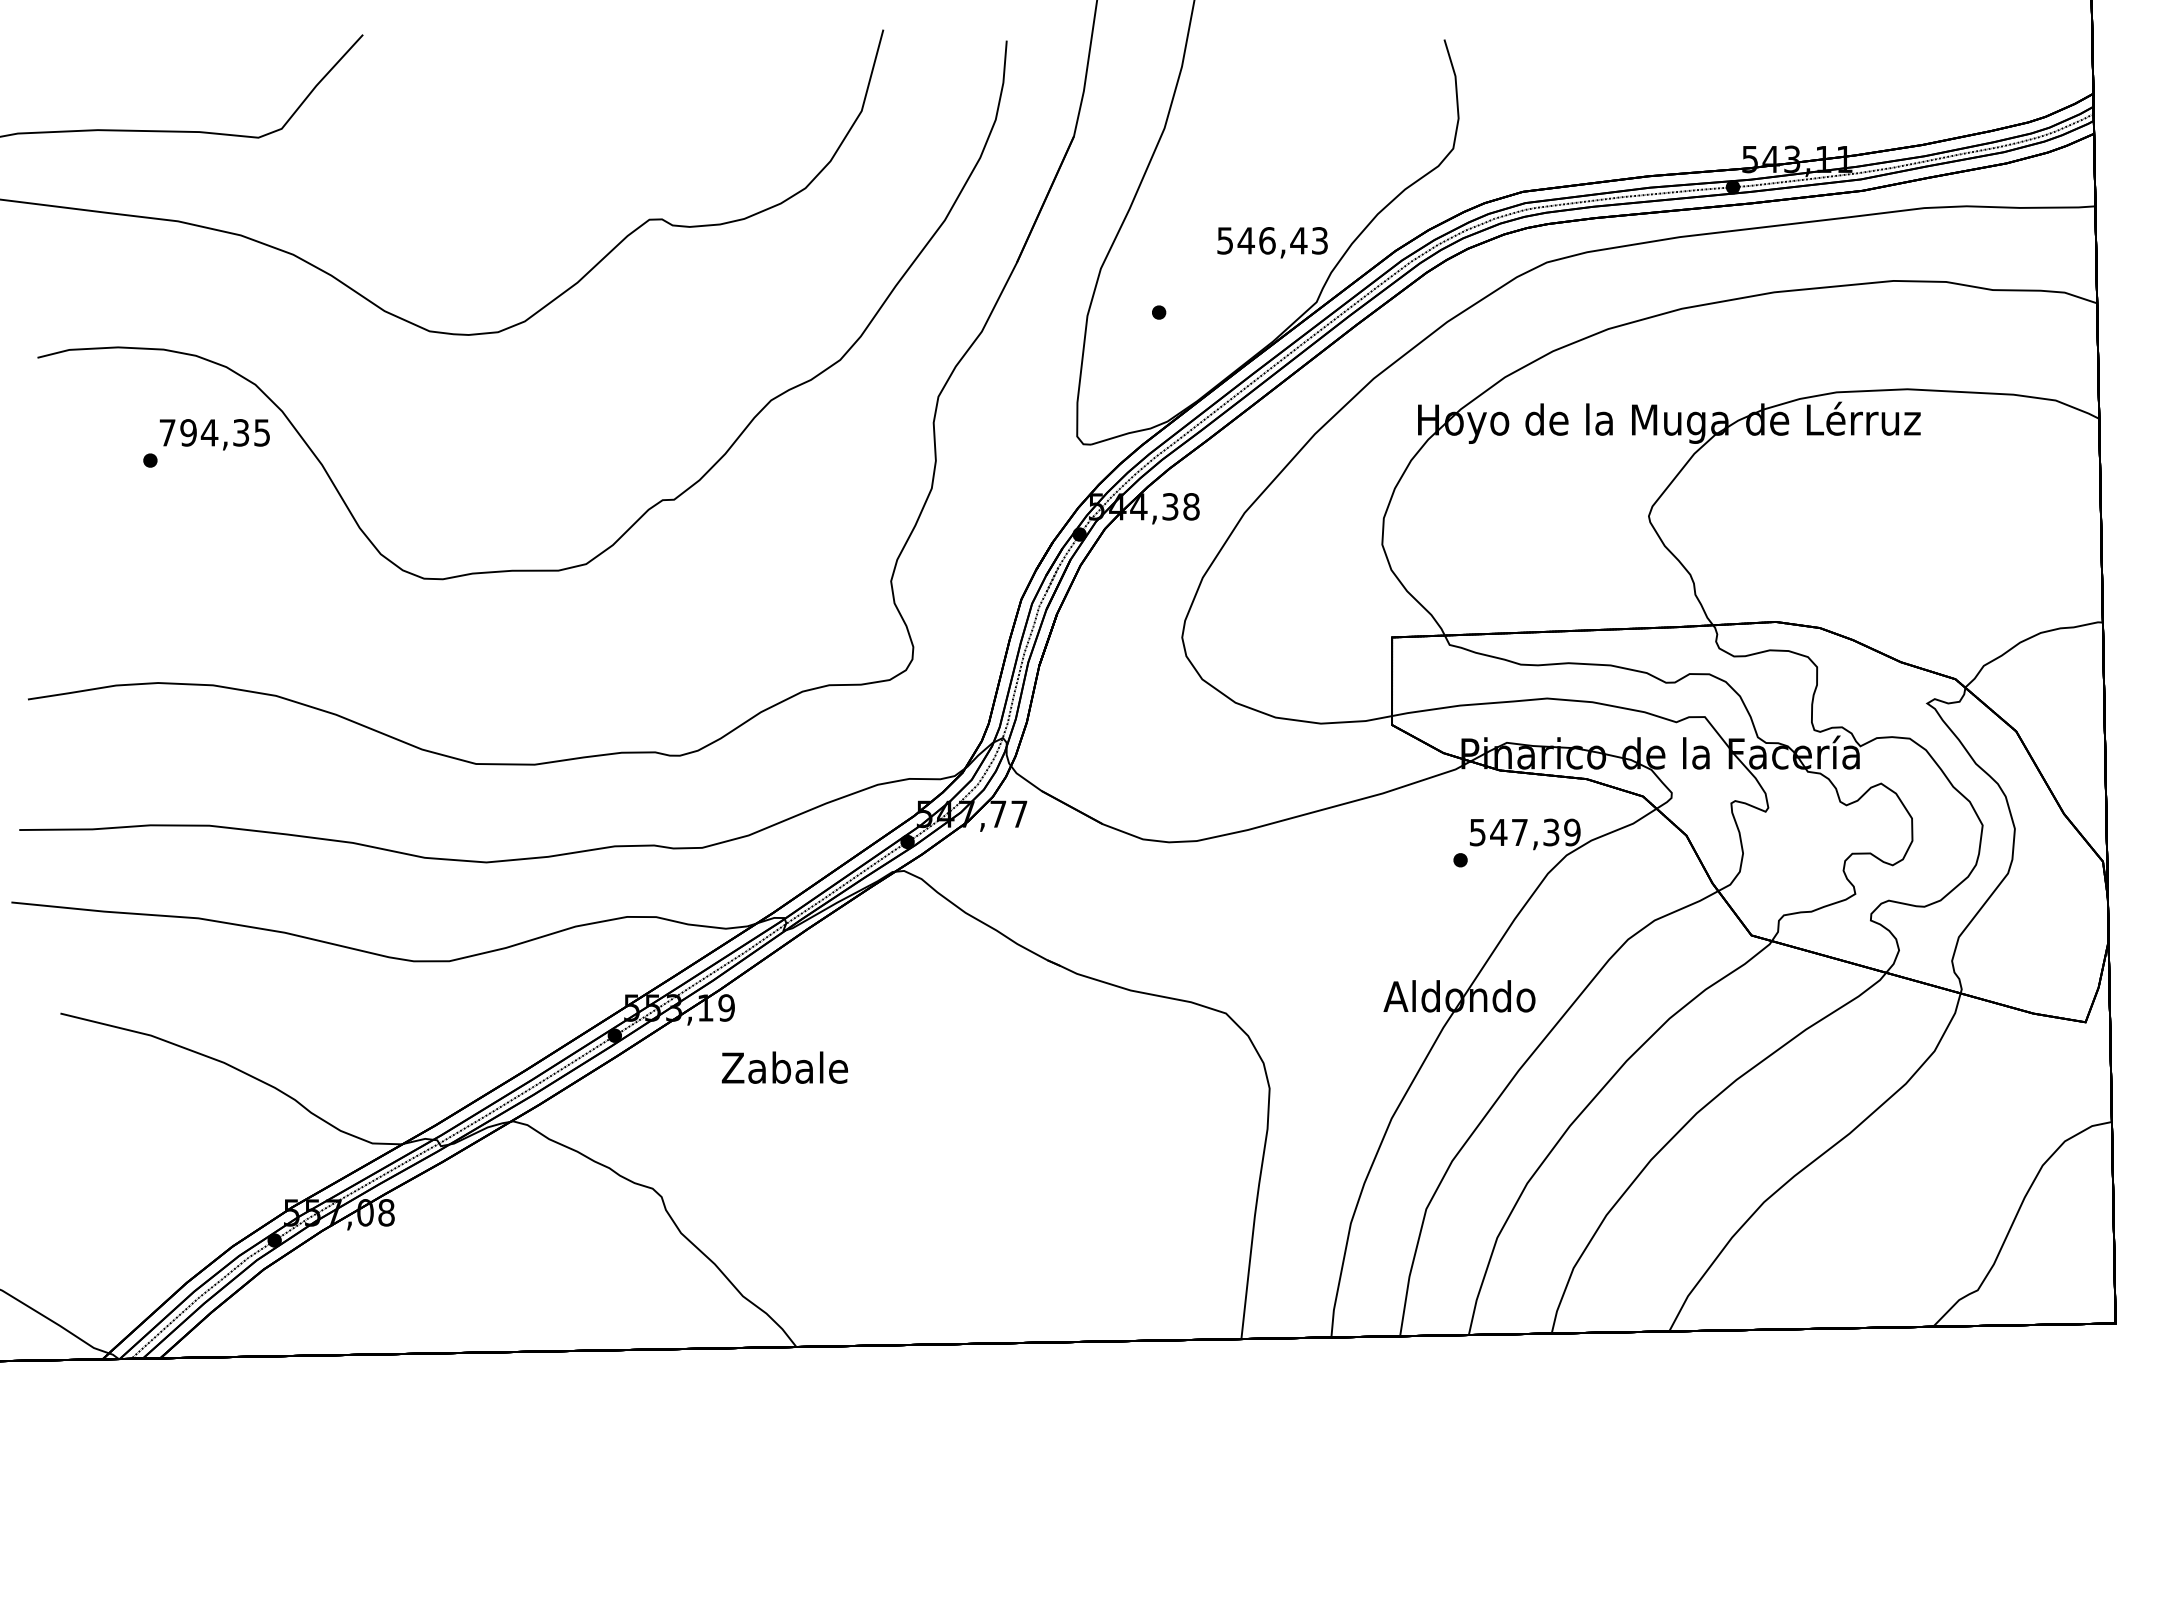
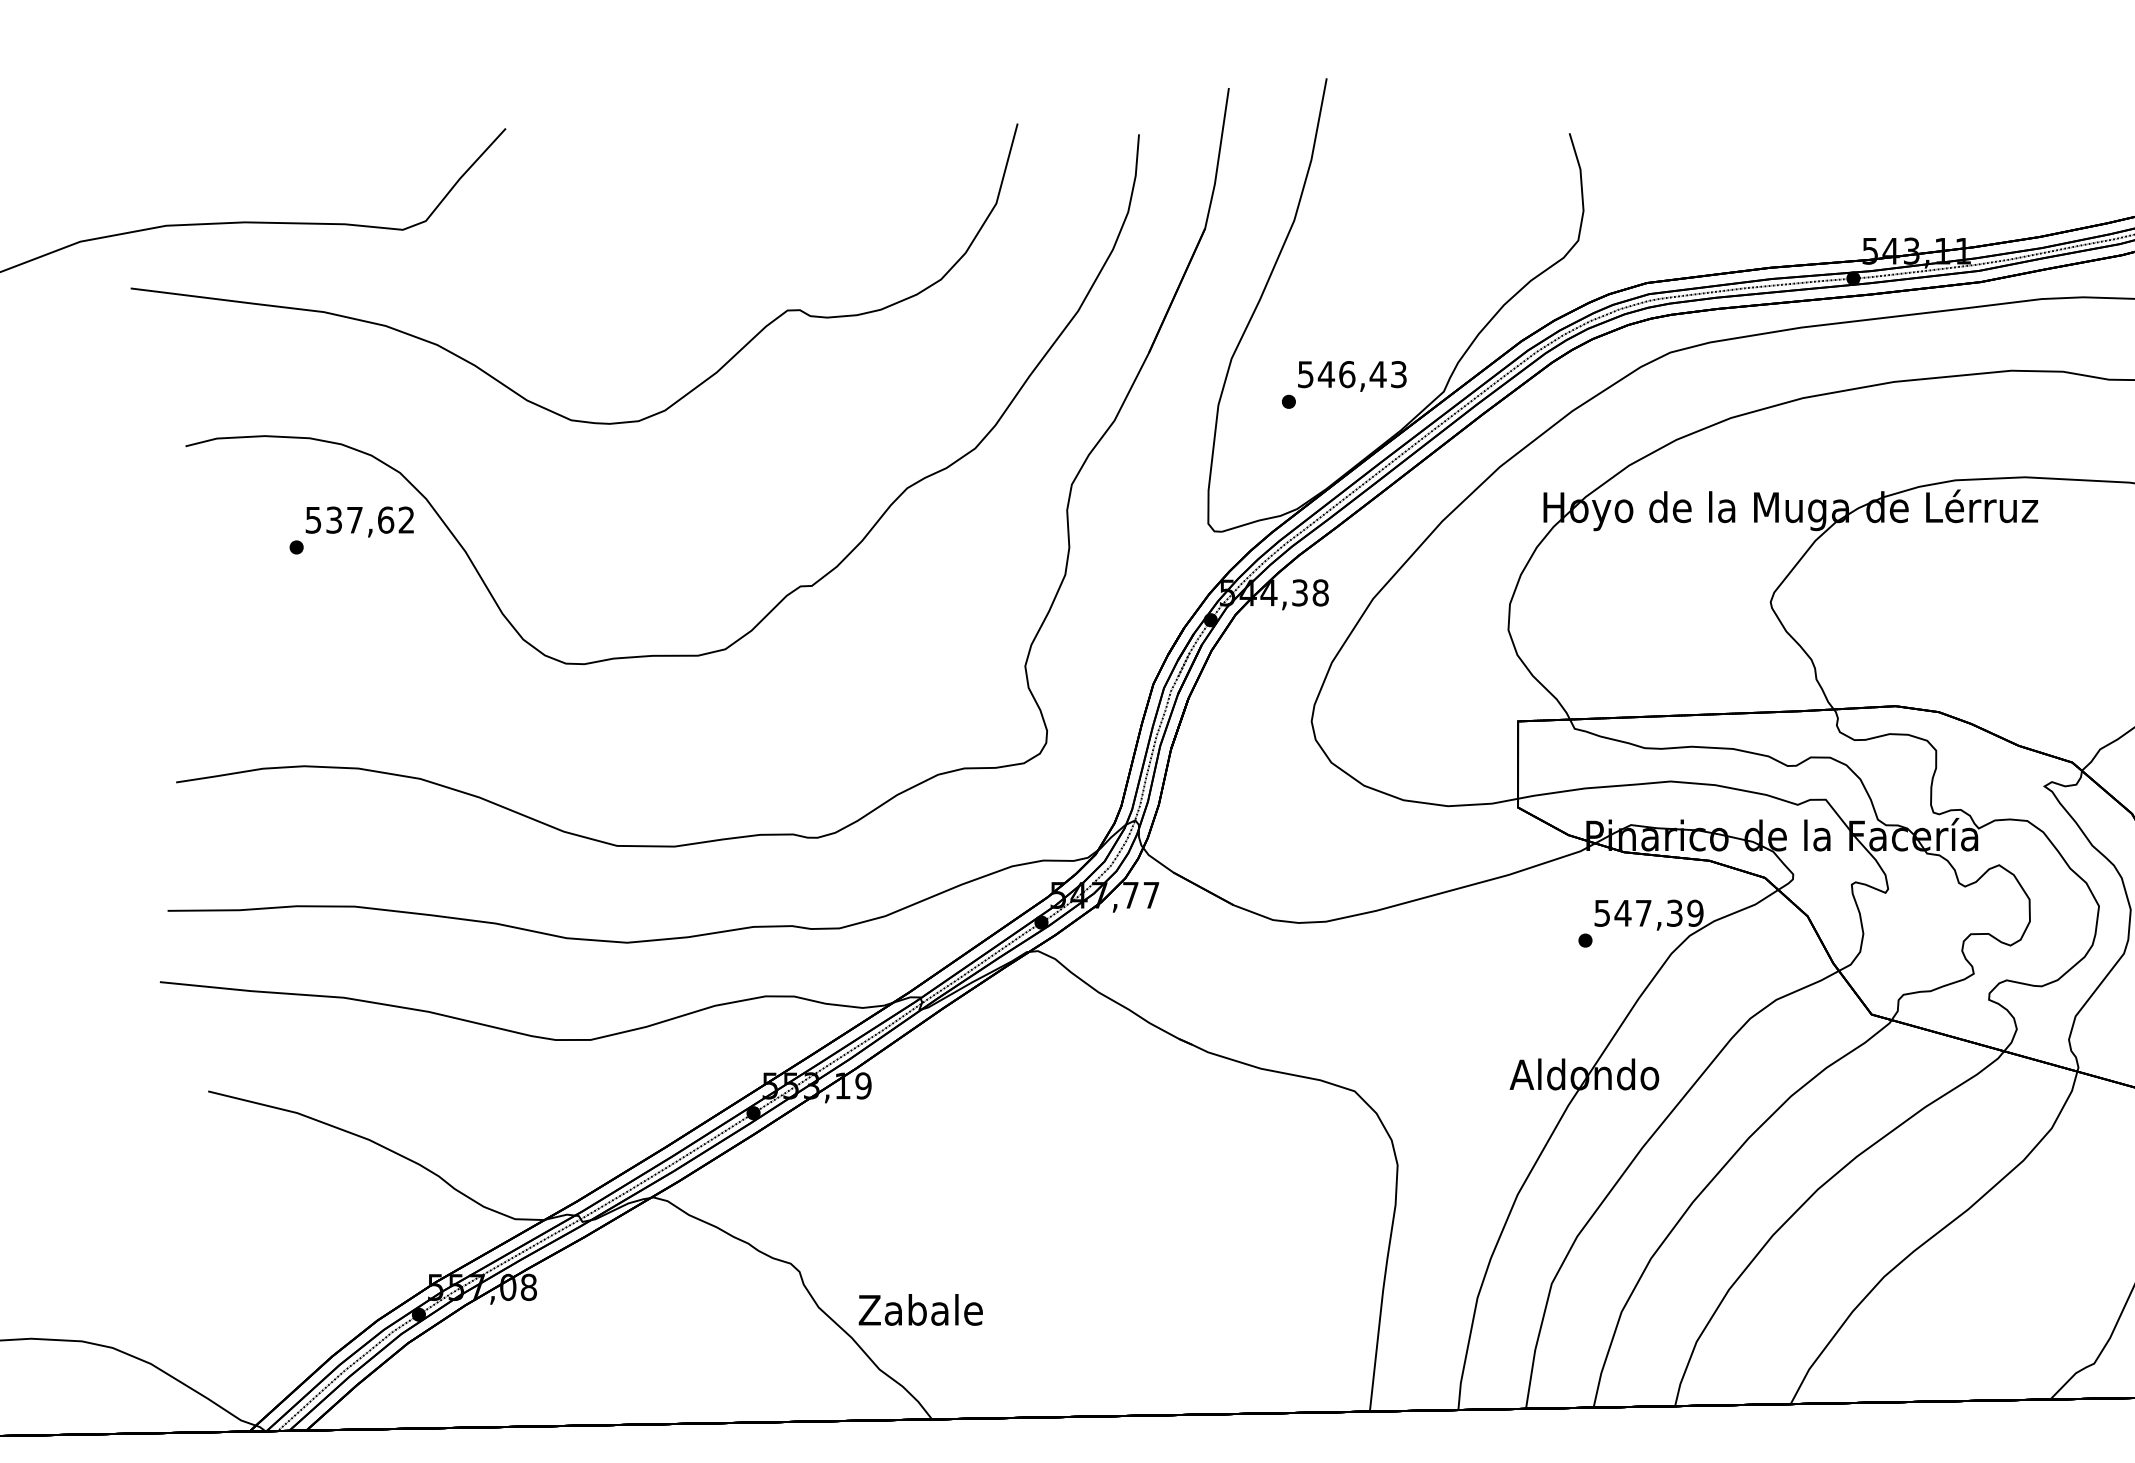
text: (1272, 242) -> (1352, 376), moved
text: (214, 432) -> (359, 519), 794,35 -> 537,62
text: (784, 1067) -> (920, 1309), moved

